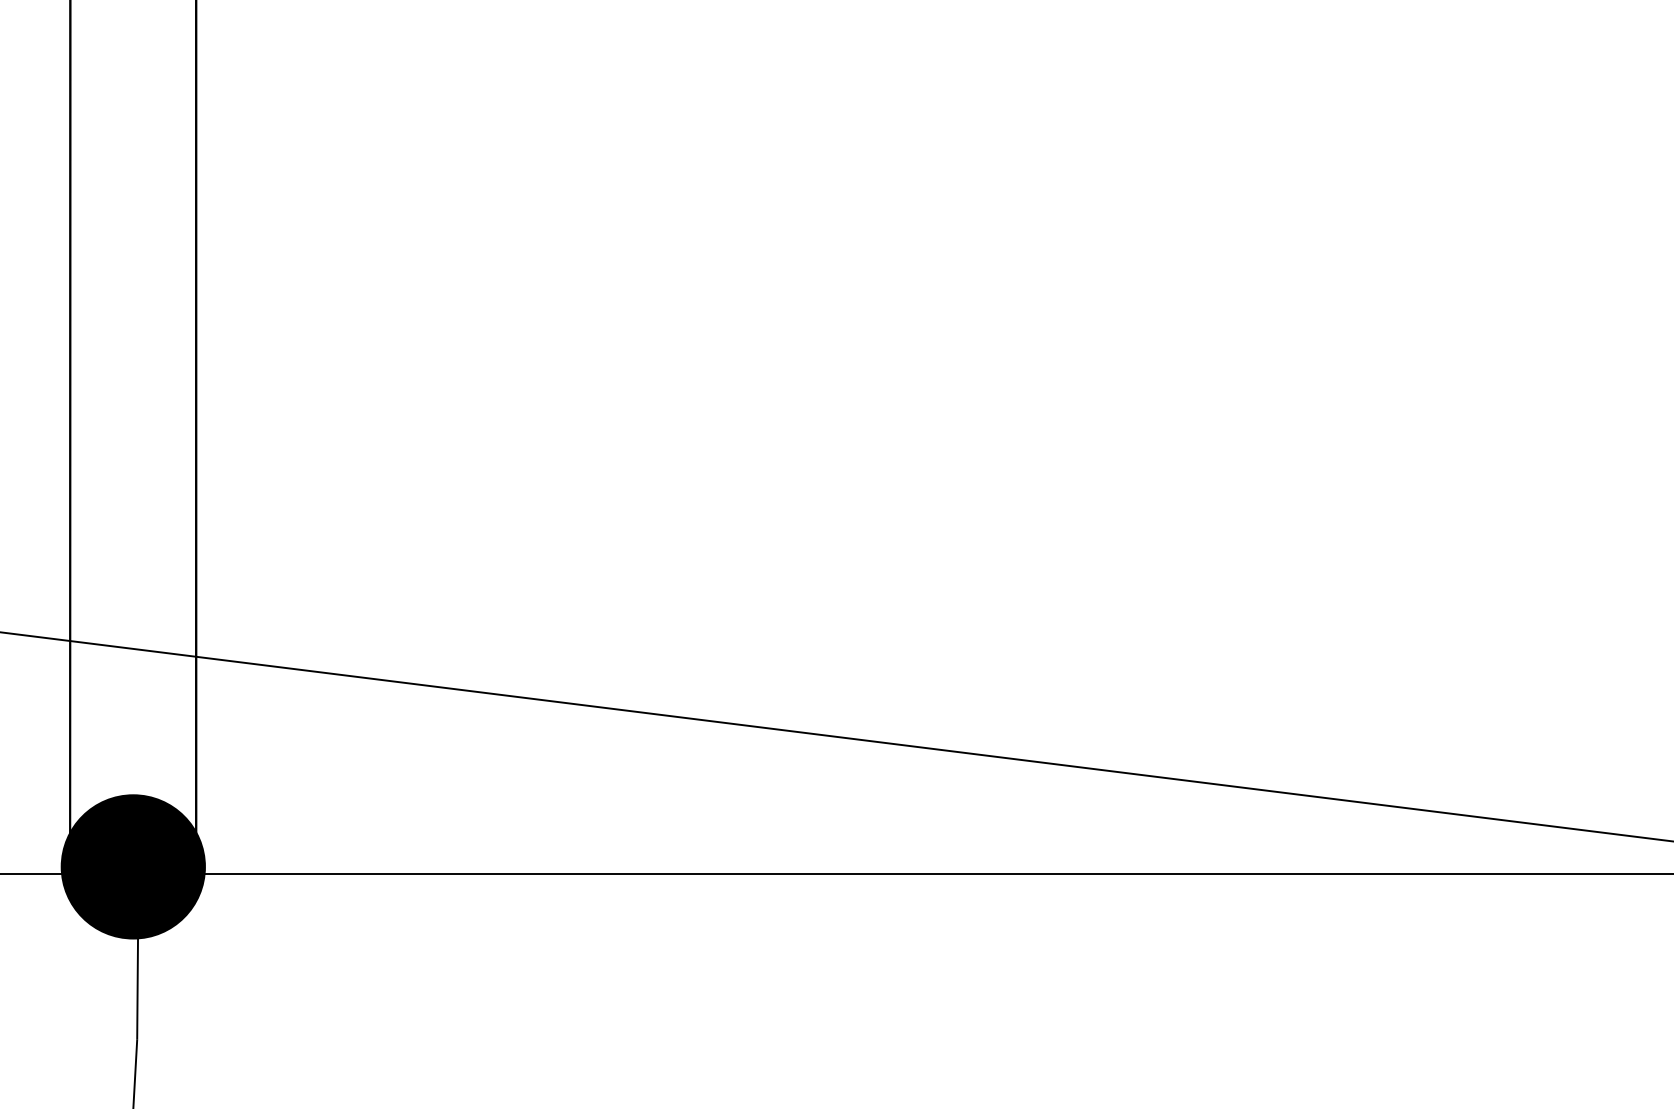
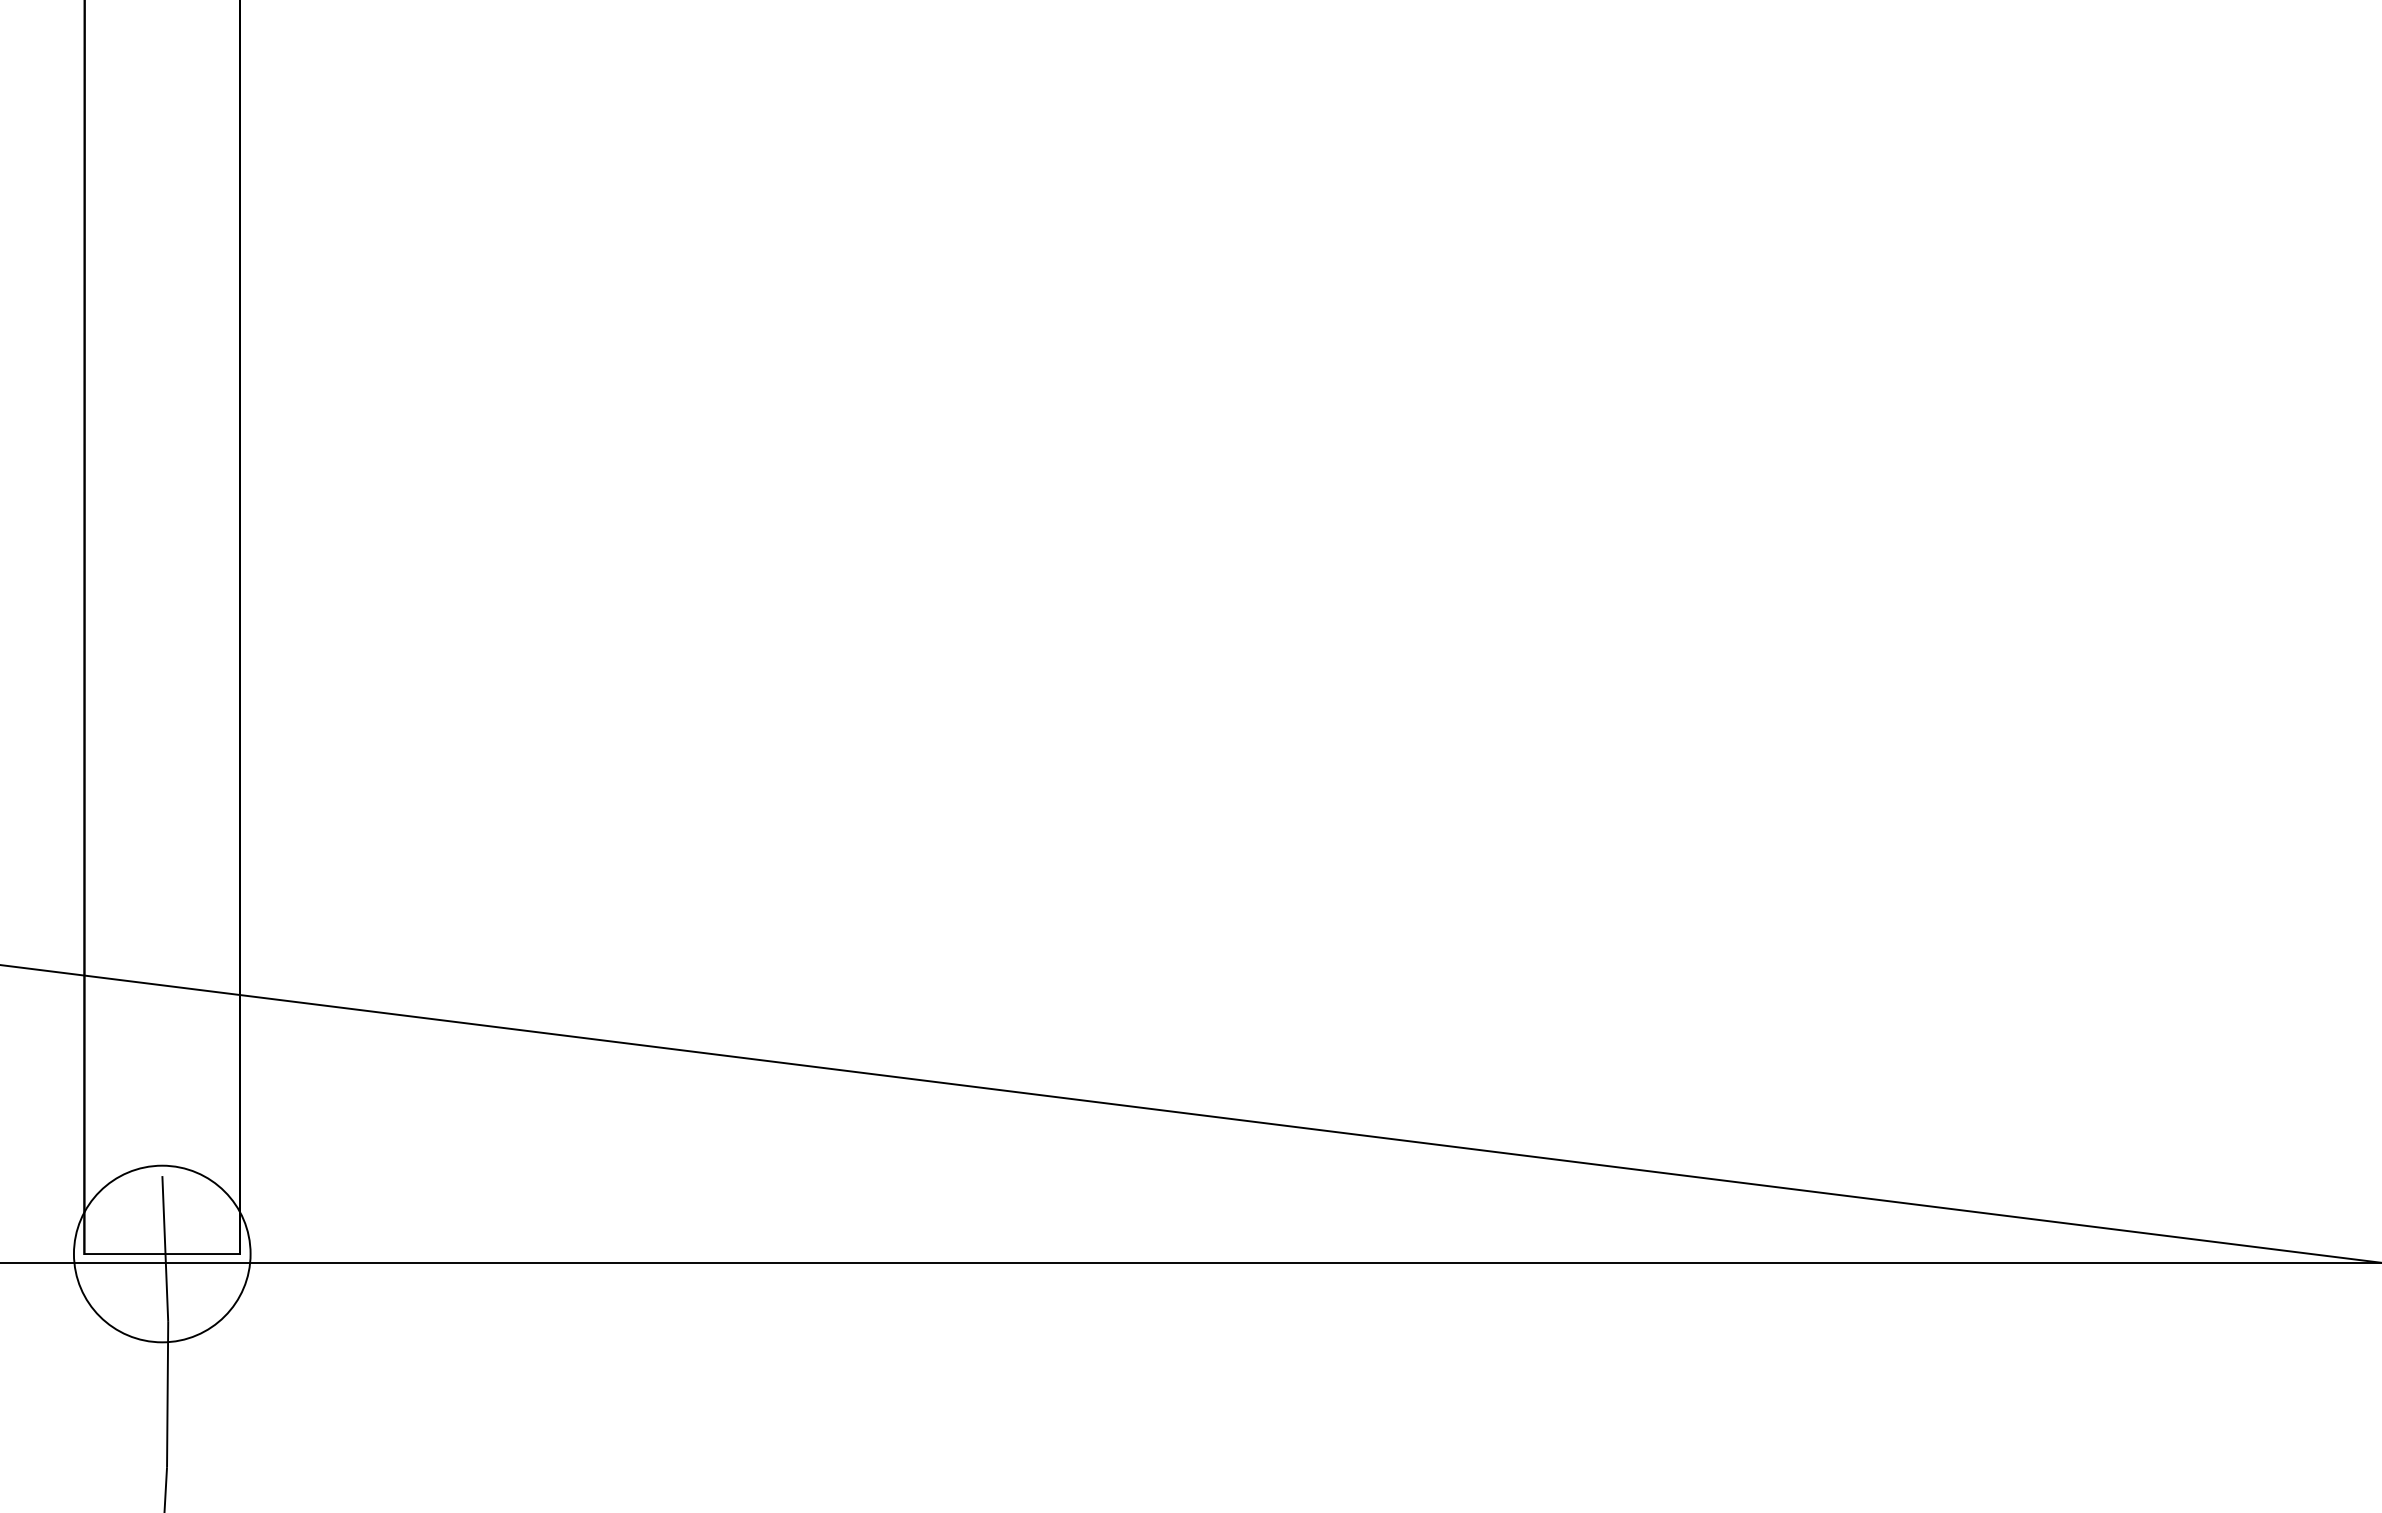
fill: (132, 866) -> (161, 1253), removed

